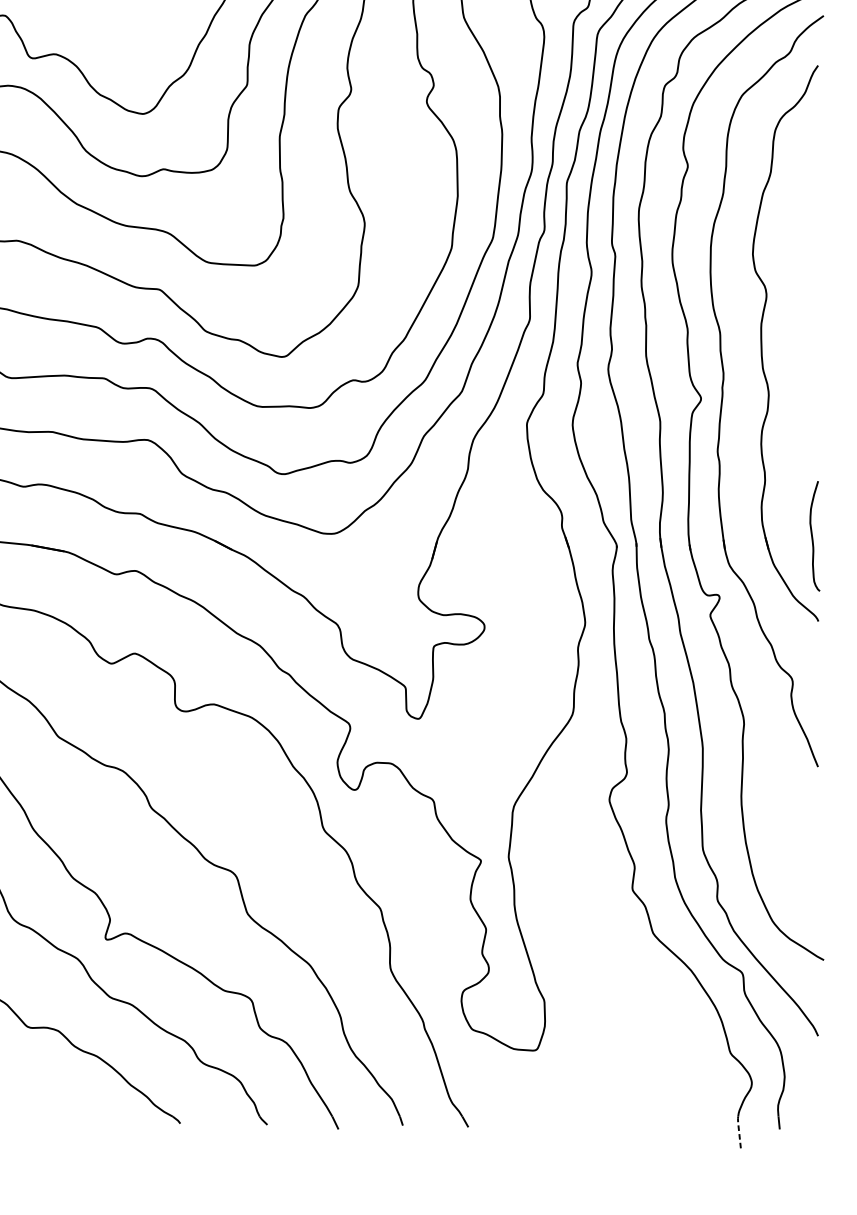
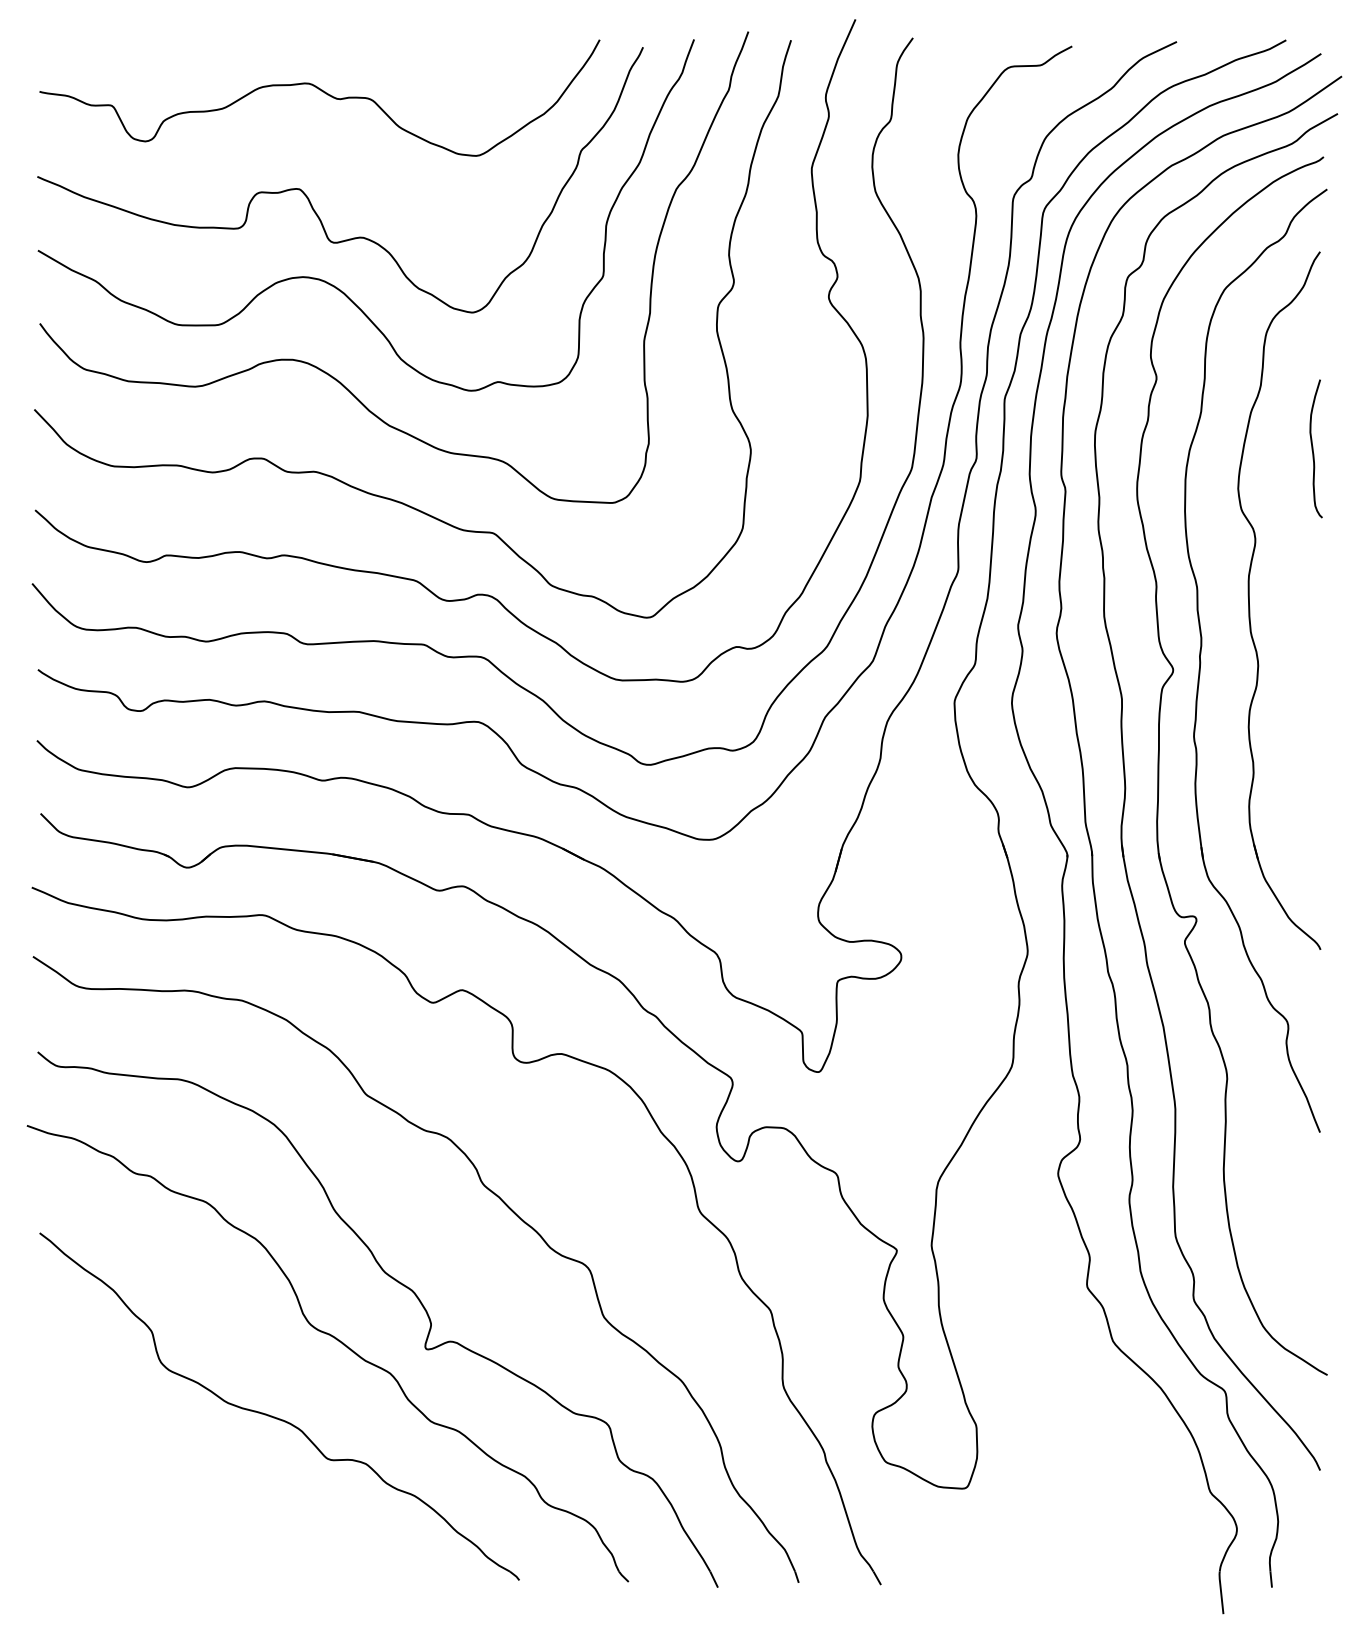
curve: (812, 535) -> (1313, 448), moved
line: (739, 1132) -> (1221, 1591), dashed -> solid

